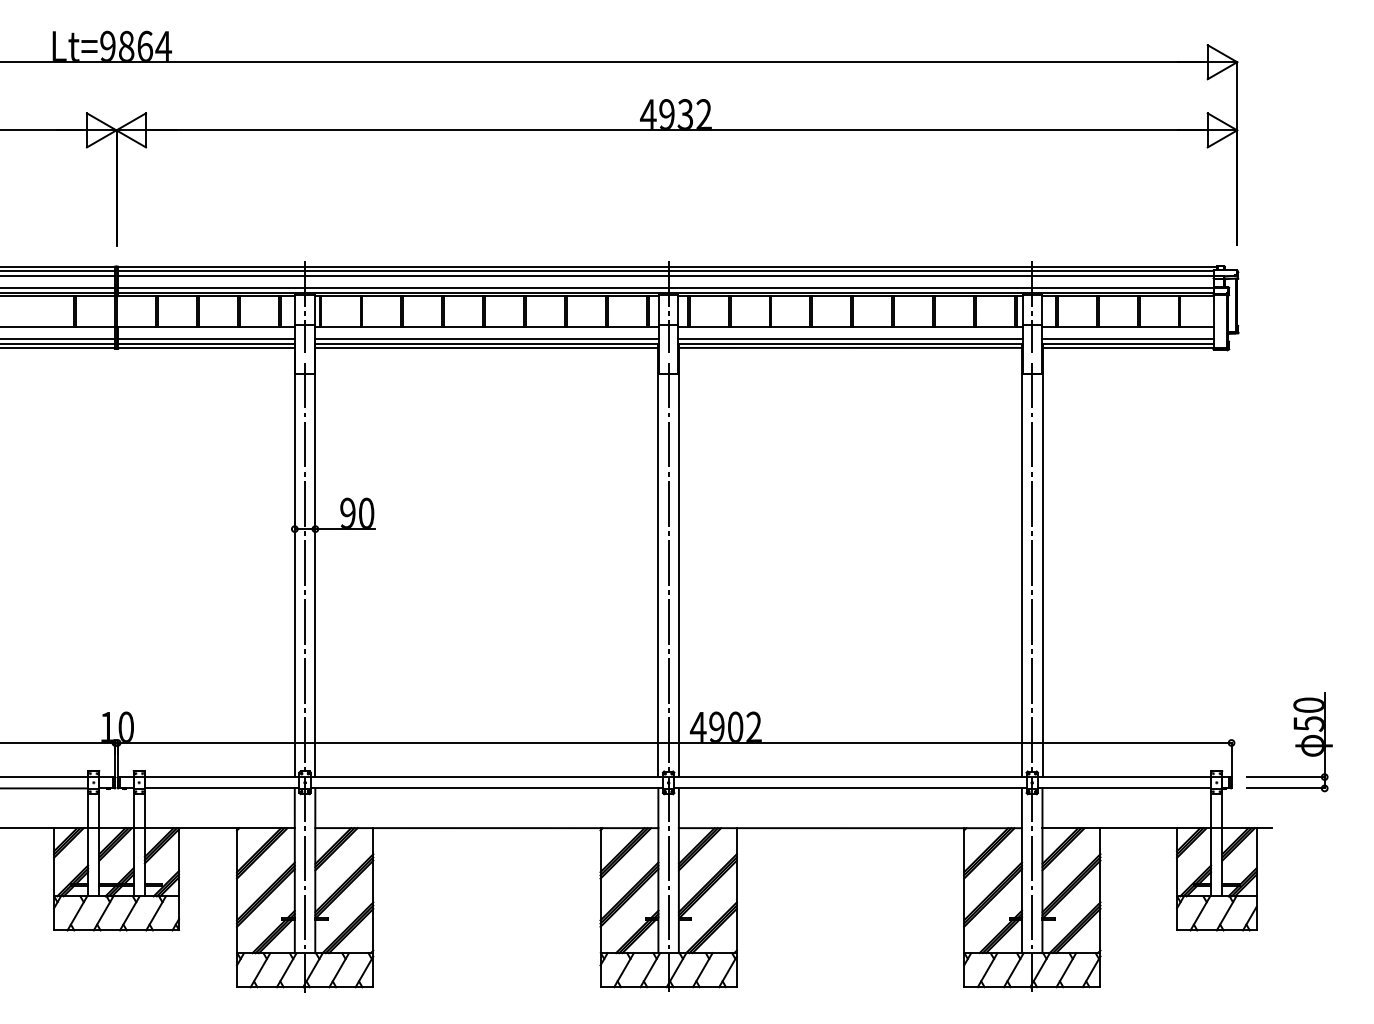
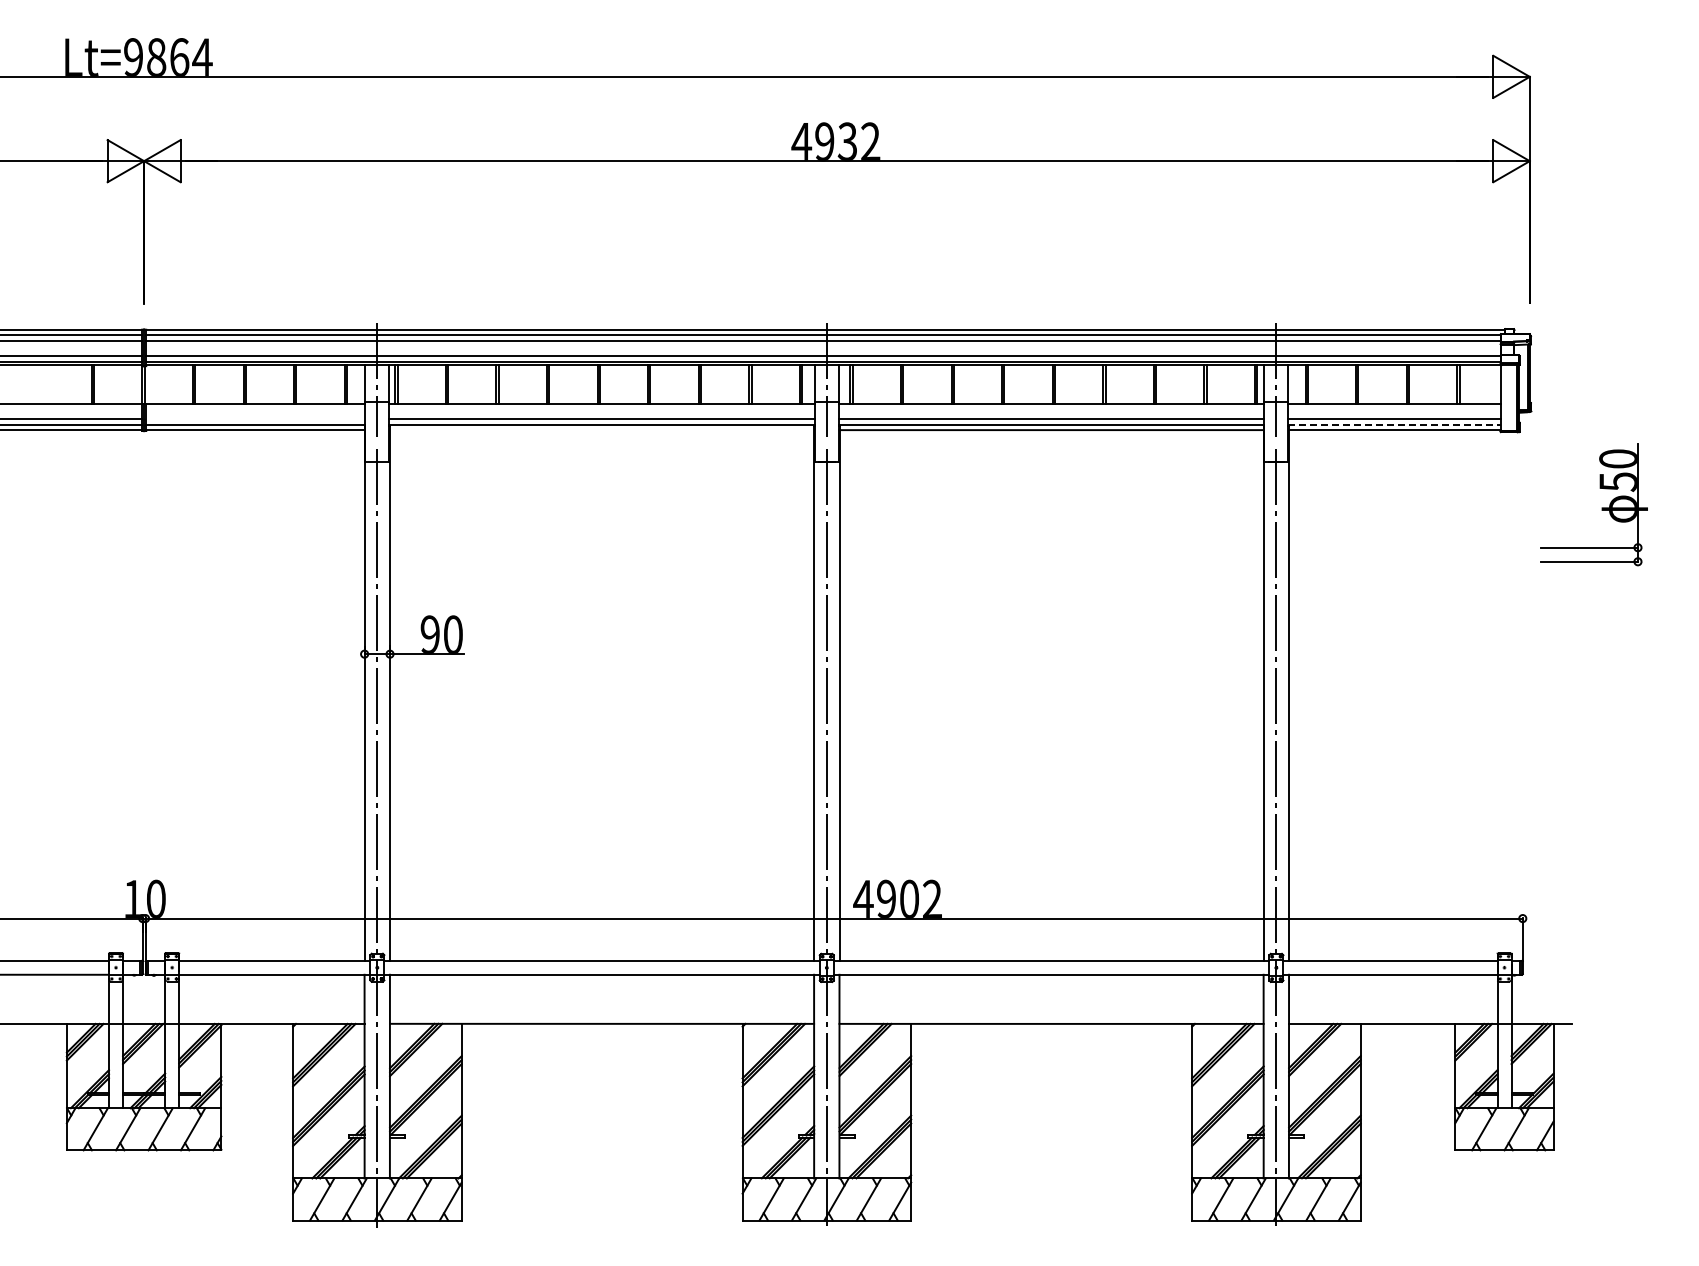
line: (206, 339) -> (255, 419), removed
line: (1128, 343) -> (1395, 424), solid -> dashed
line: (487, 348) -> (602, 430), removed
part: (1295, 744) -> (1601, 507), moved

